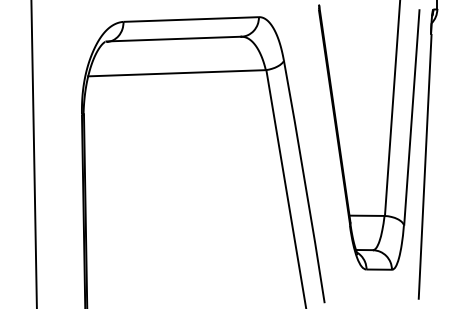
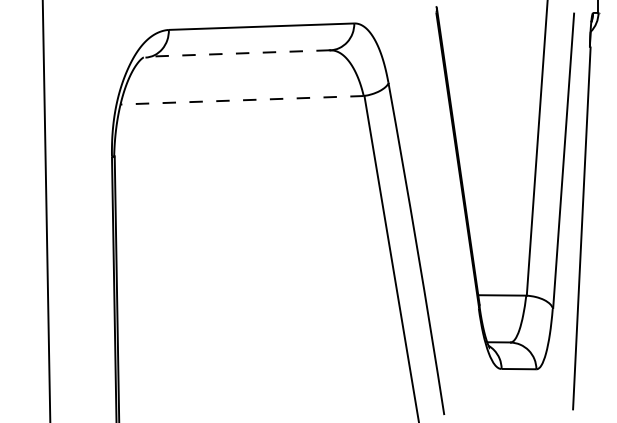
line: (173, 39) -> (237, 53), solid -> dashed
line: (177, 73) -> (242, 100), solid -> dashed

